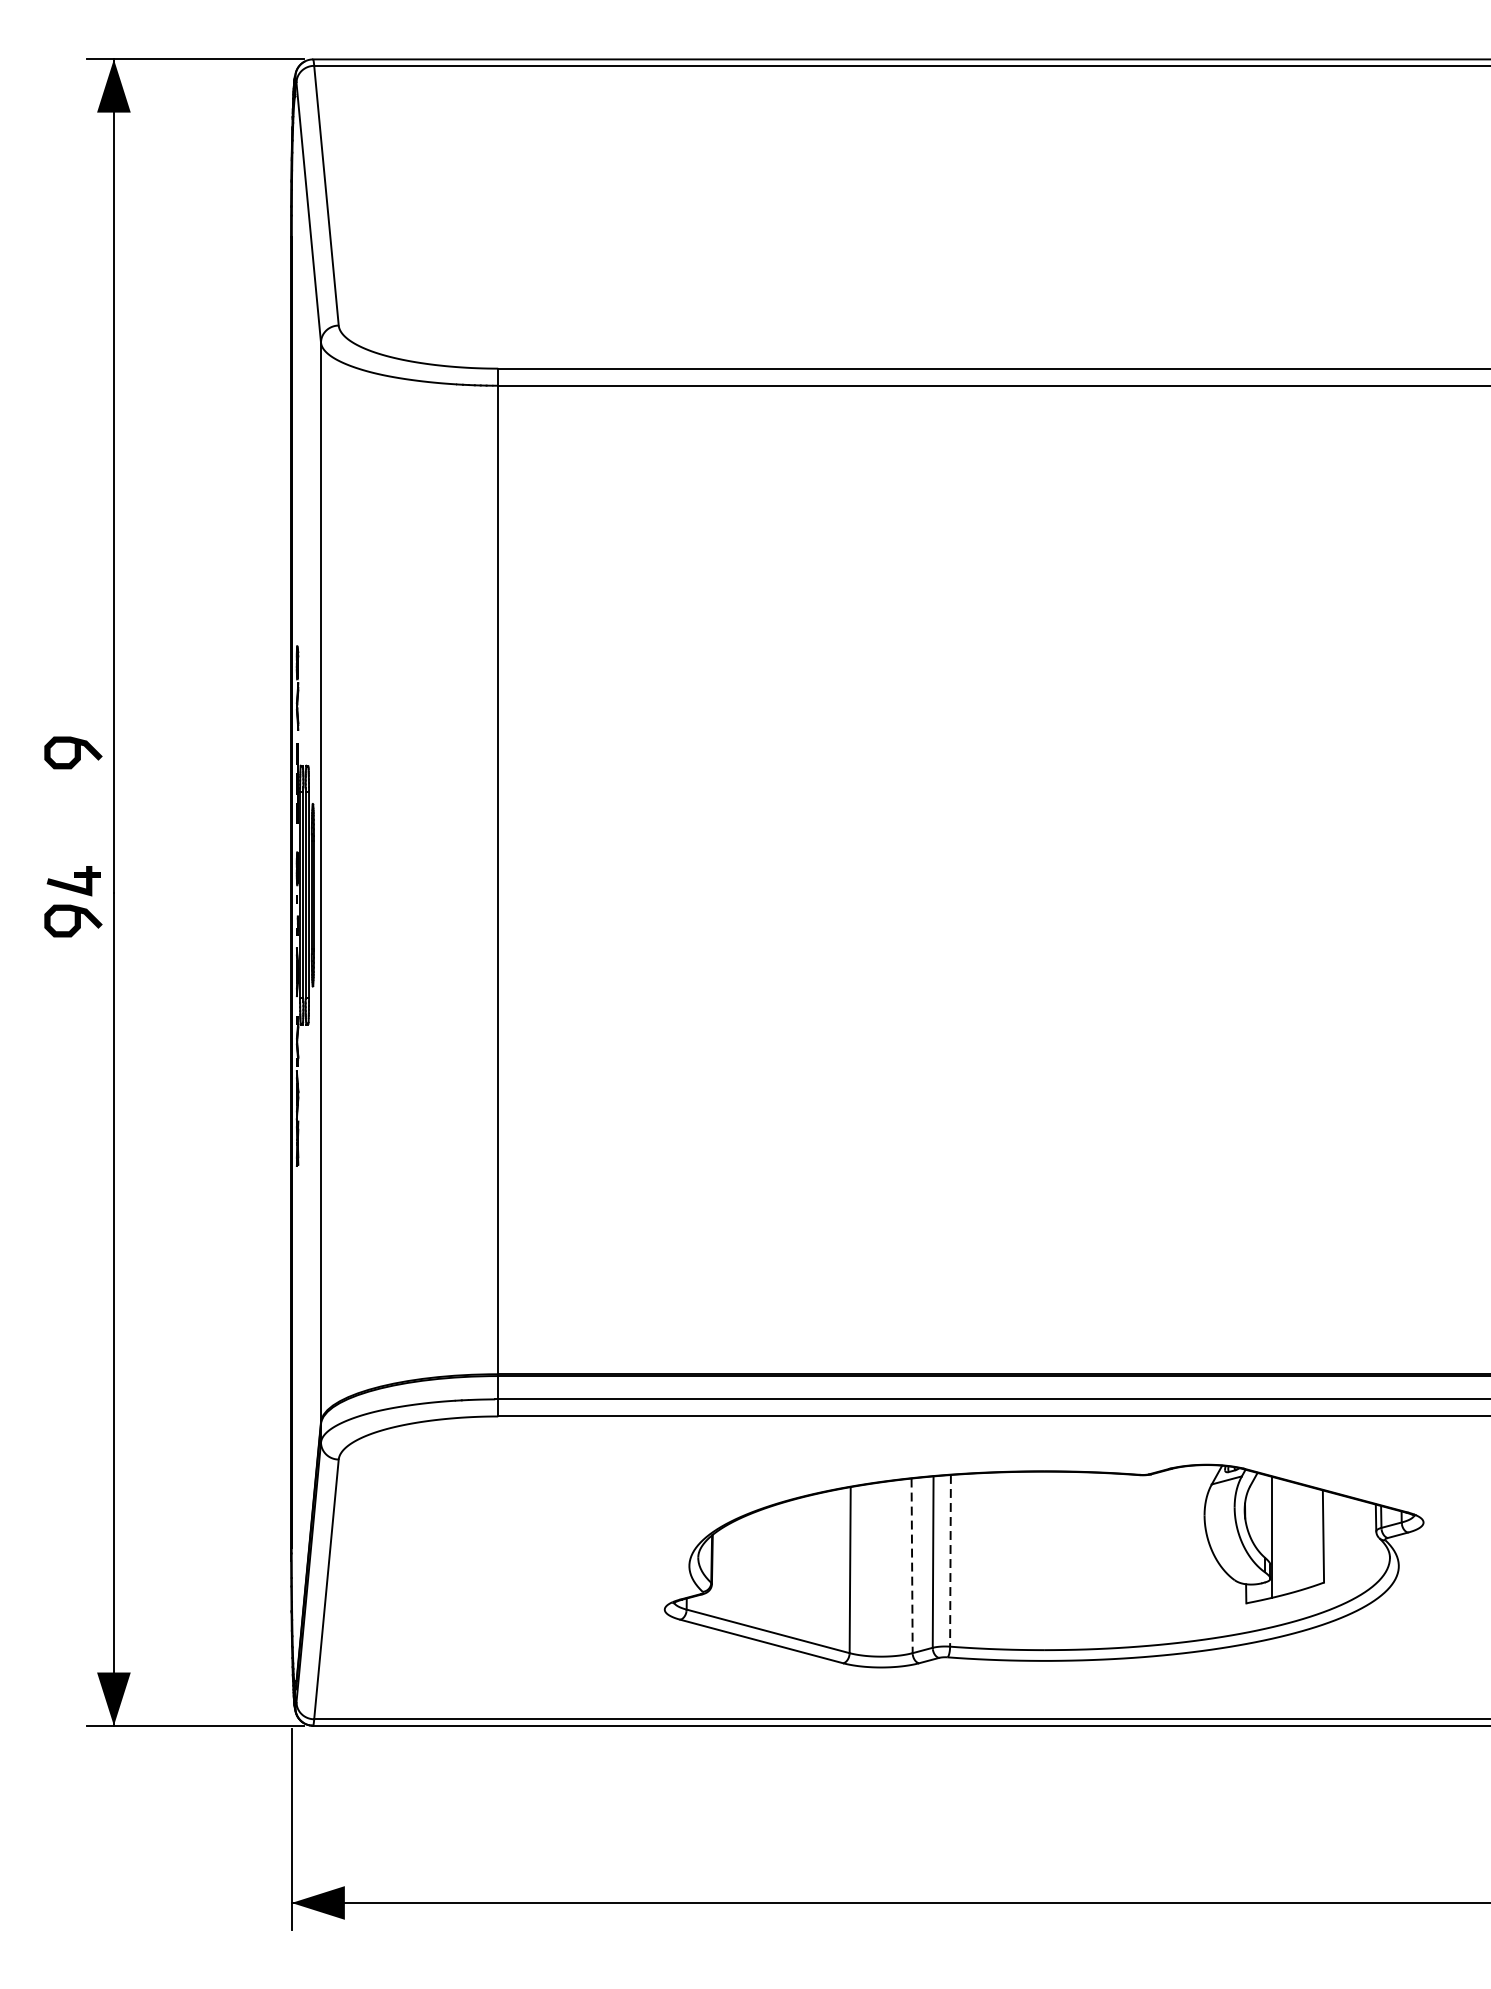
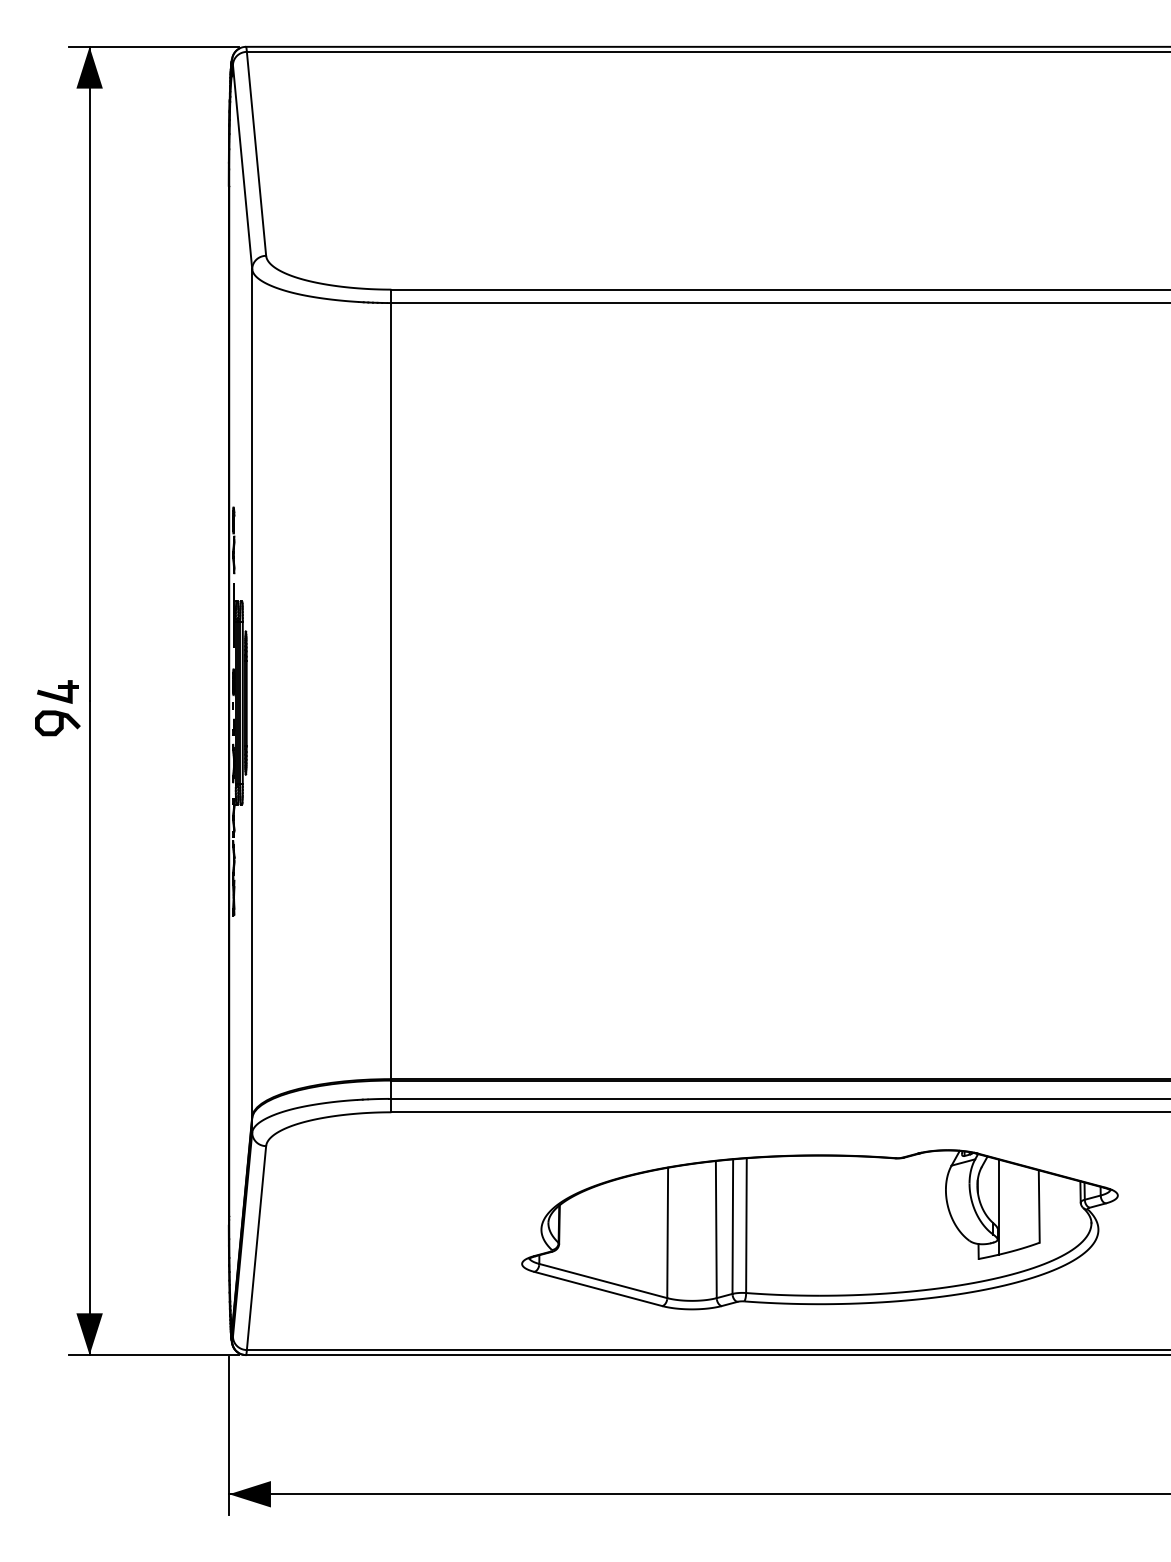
curve: (74, 753) -> (58, 591), removed
line: (950, 1561) -> (746, 1226), dashed -> solid
line: (912, 1565) -> (716, 1229), dashed -> solid

